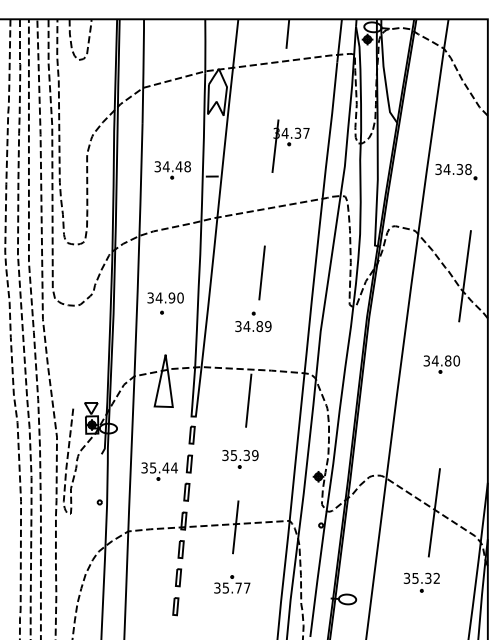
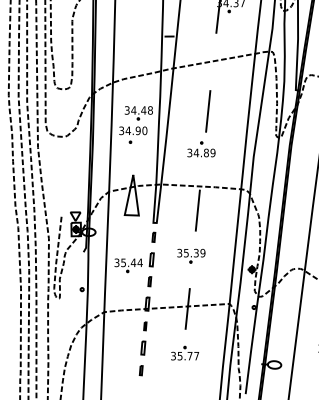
part: (172, 170) -> (138, 113), moved
part: (191, 434) -> (153, 236), size x0.7
part: (186, 491) -> (149, 281), size x0.7
part: (180, 549) -> (144, 326), size x0.6
part: (175, 606) -> (140, 370), size x0.7

